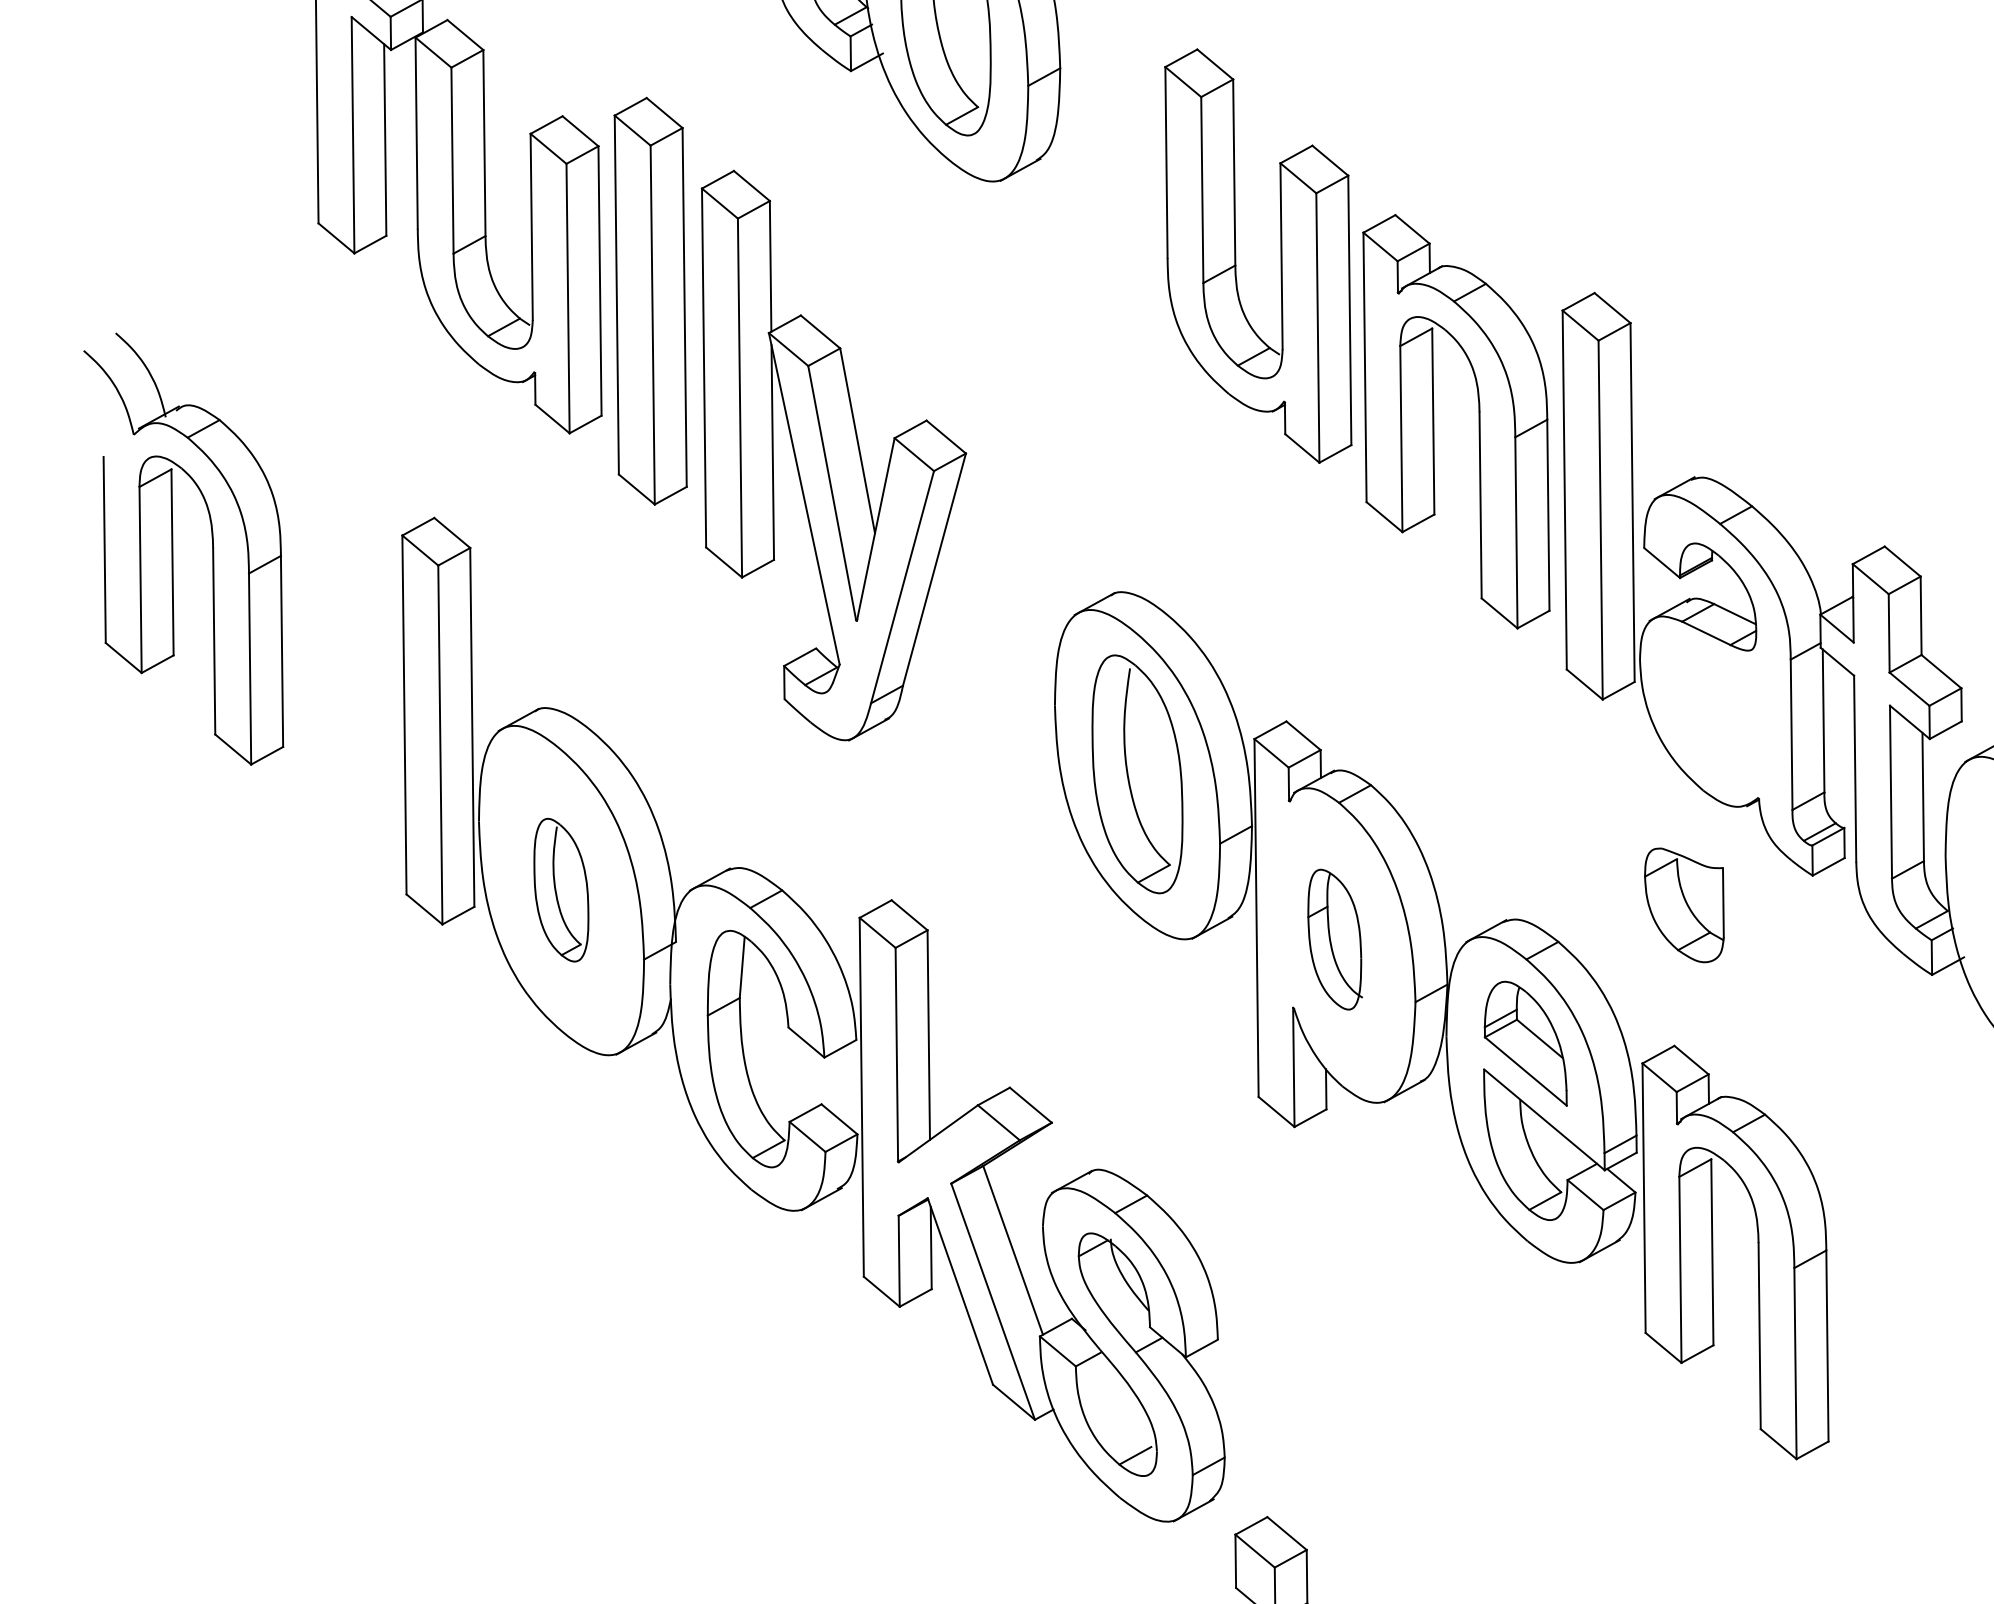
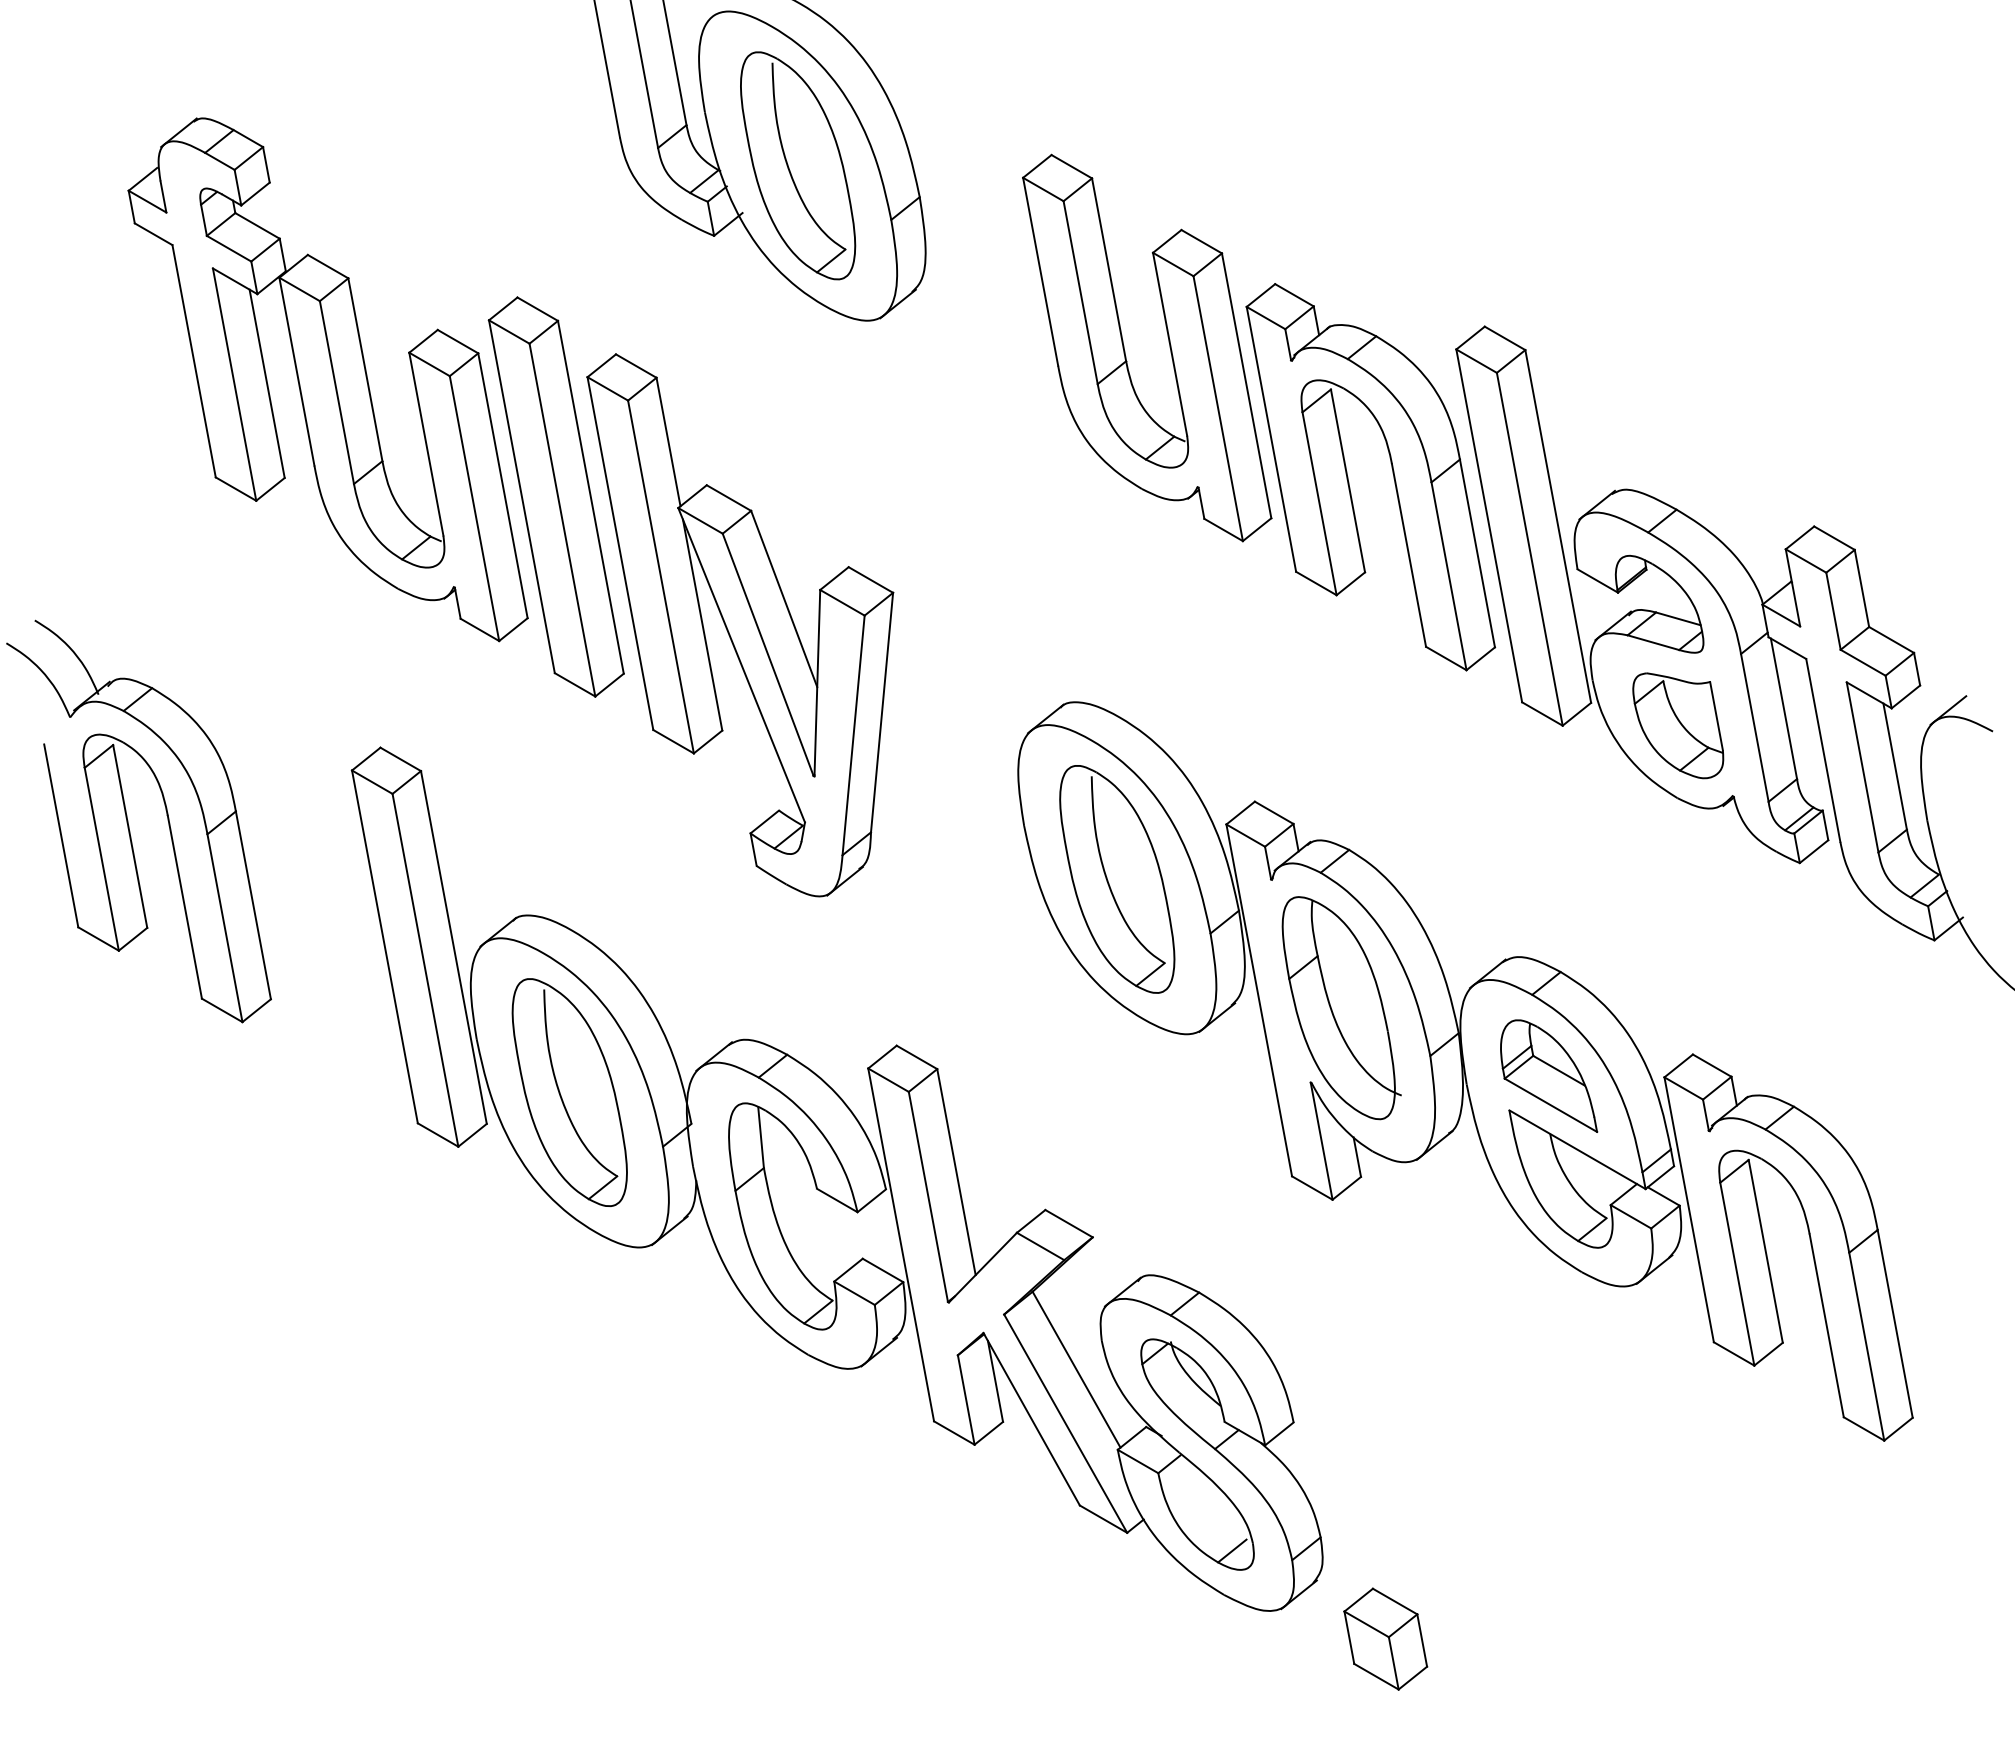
part: (561, 890) -> (569, 1092), size x1.67
part: (1684, 905) -> (1678, 725), moved
part: (1336, 940) -> (1341, 1008), size x1.67

